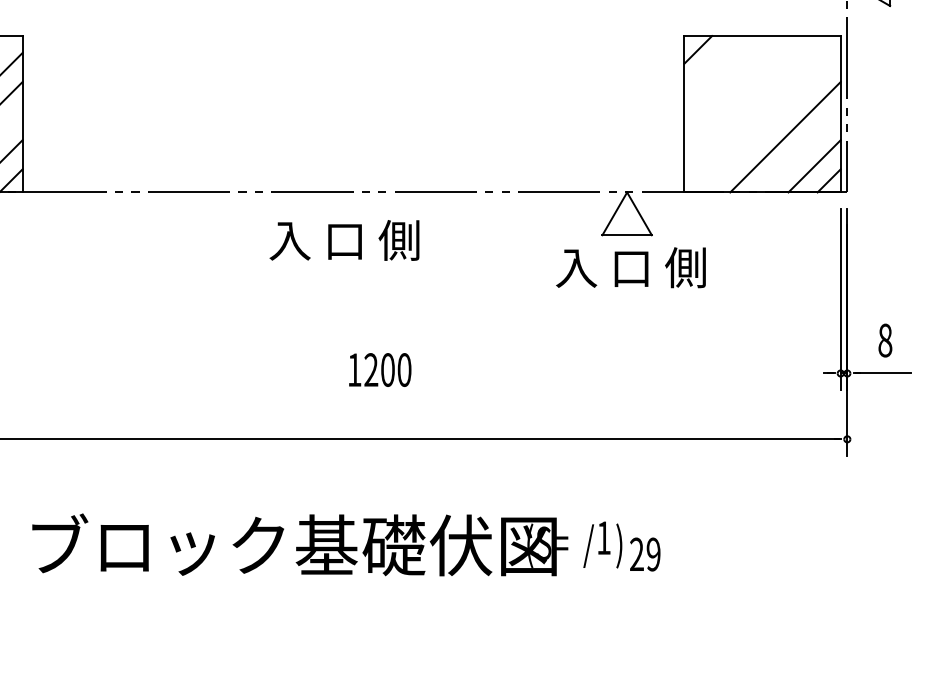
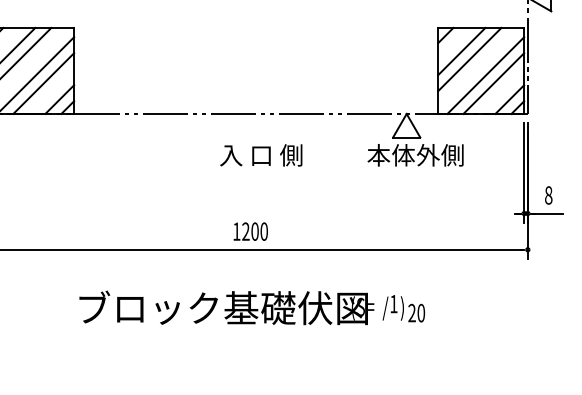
line: (726, 78) -> (461, 51), added
line: (741, 93) -> (469, 59), added
line: (770, 122) -> (485, 75), added
text: (345, 240) -> (261, 155), moved
text: (643, 267) -> (415, 155), 入 口 側 -> 本体外側
text: (379, 369) -> (250, 231), moved
text: (654, 555) -> (421, 313), 29 -> 20

